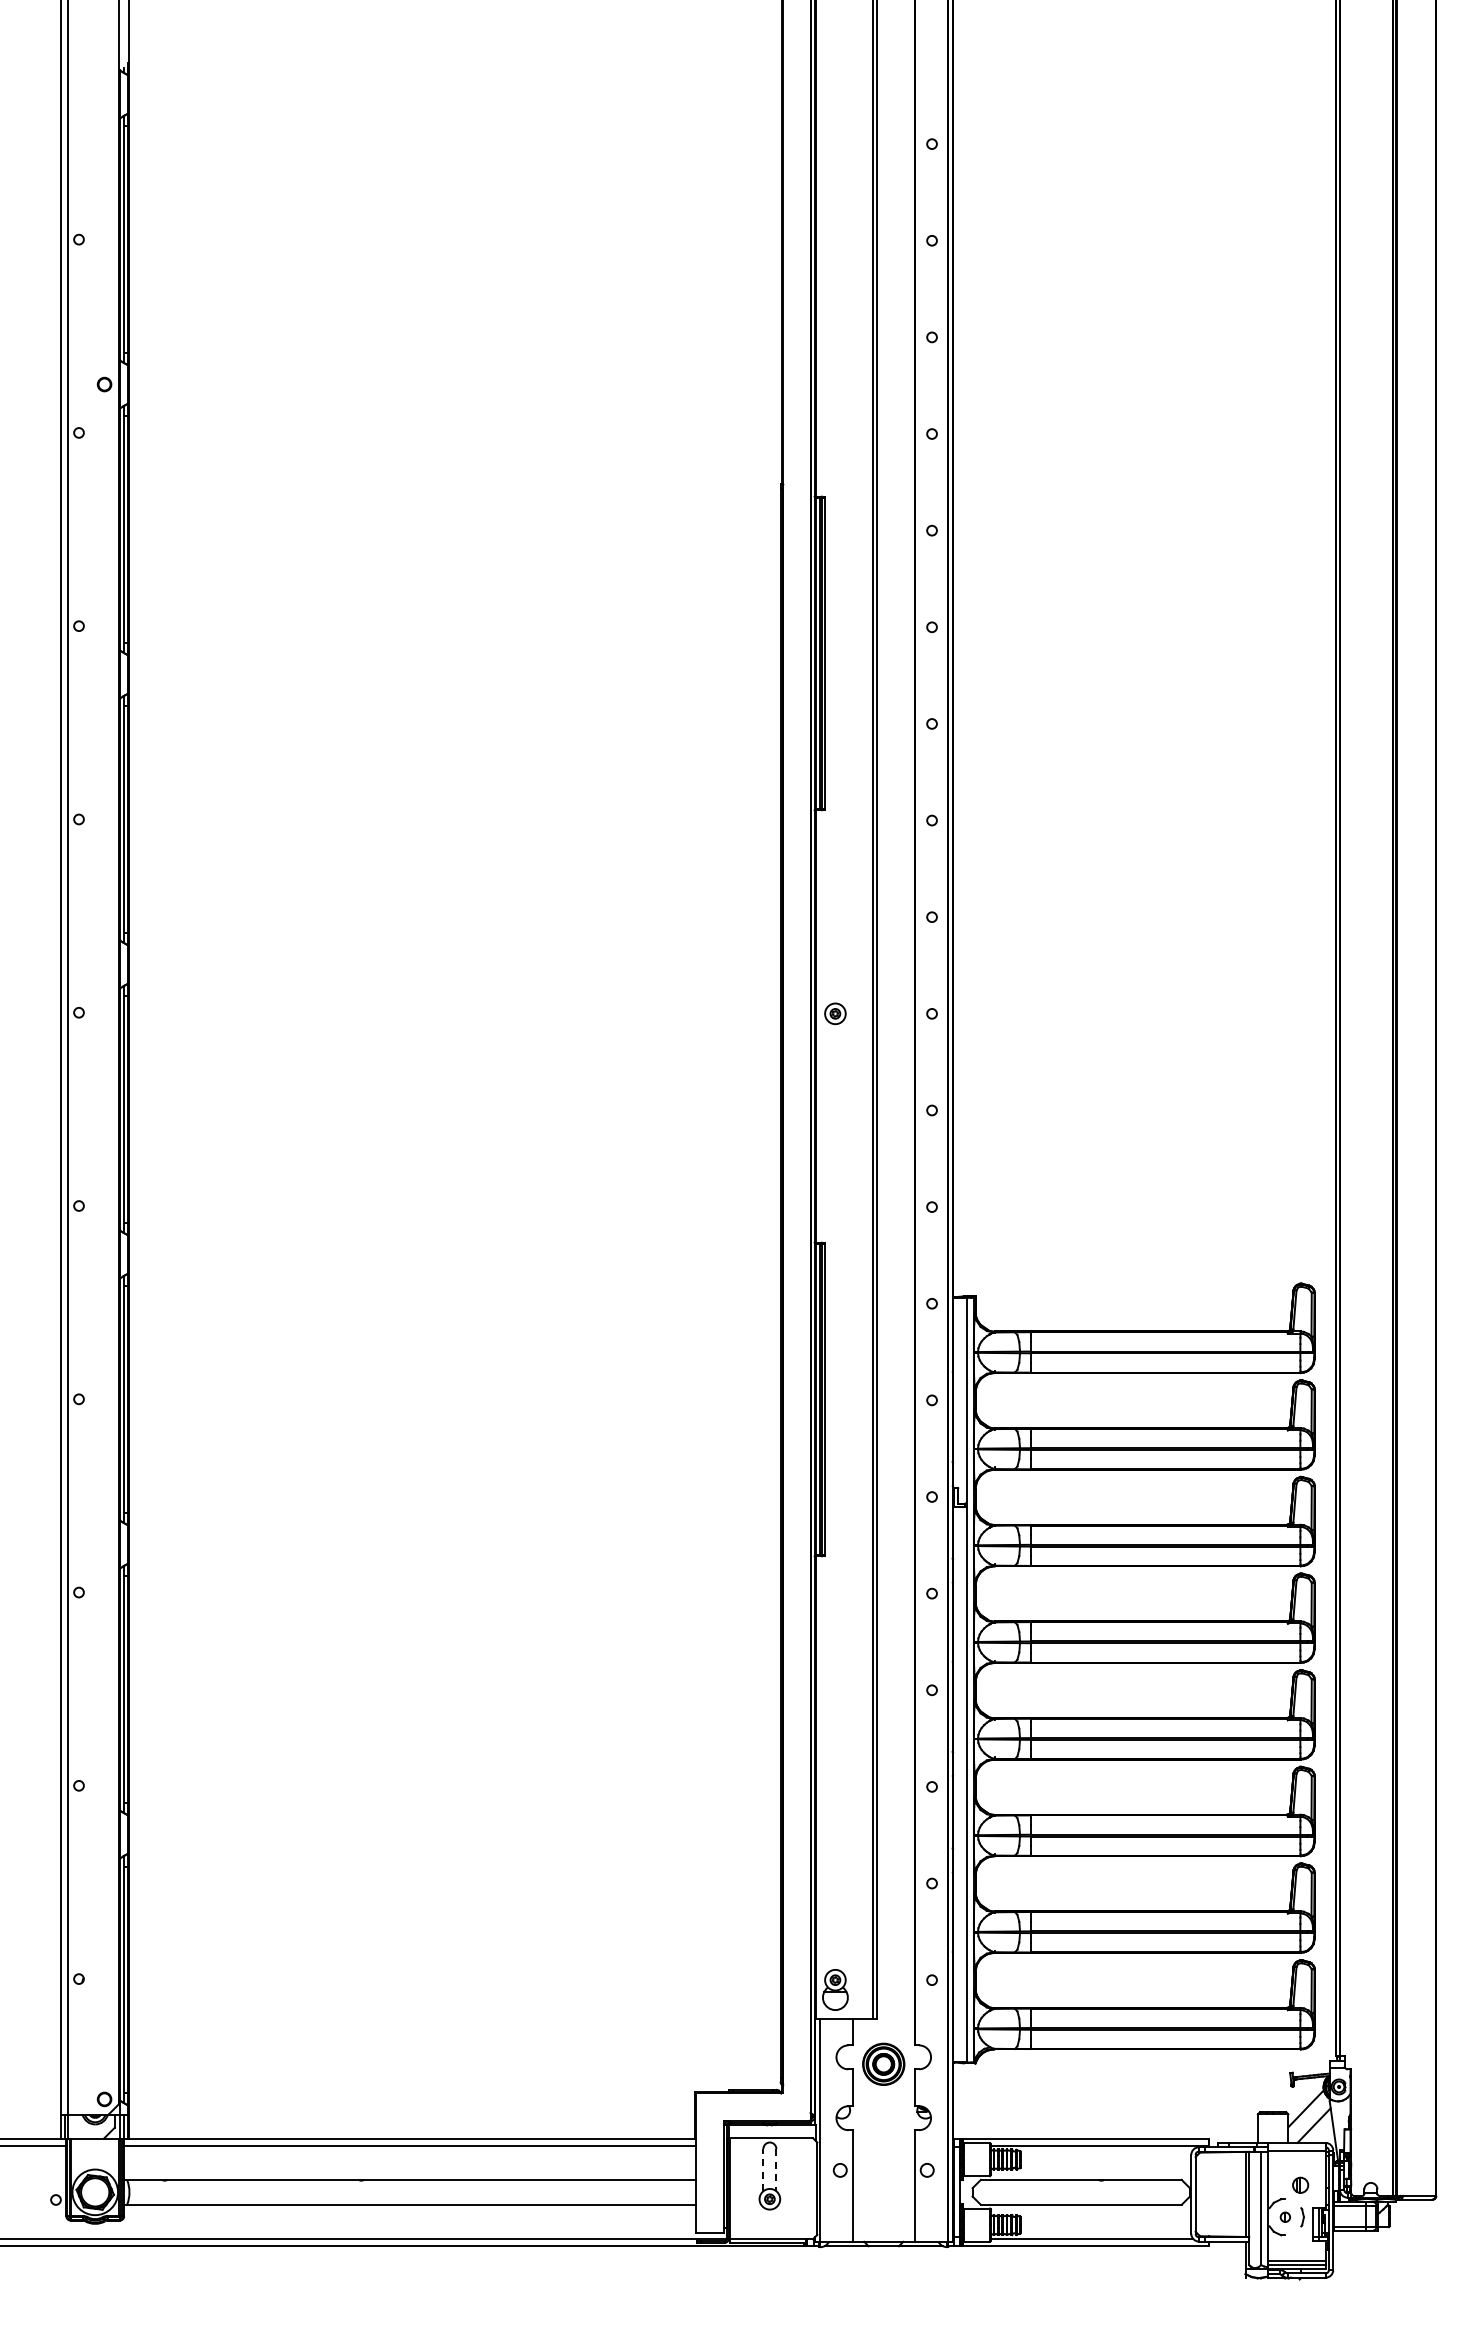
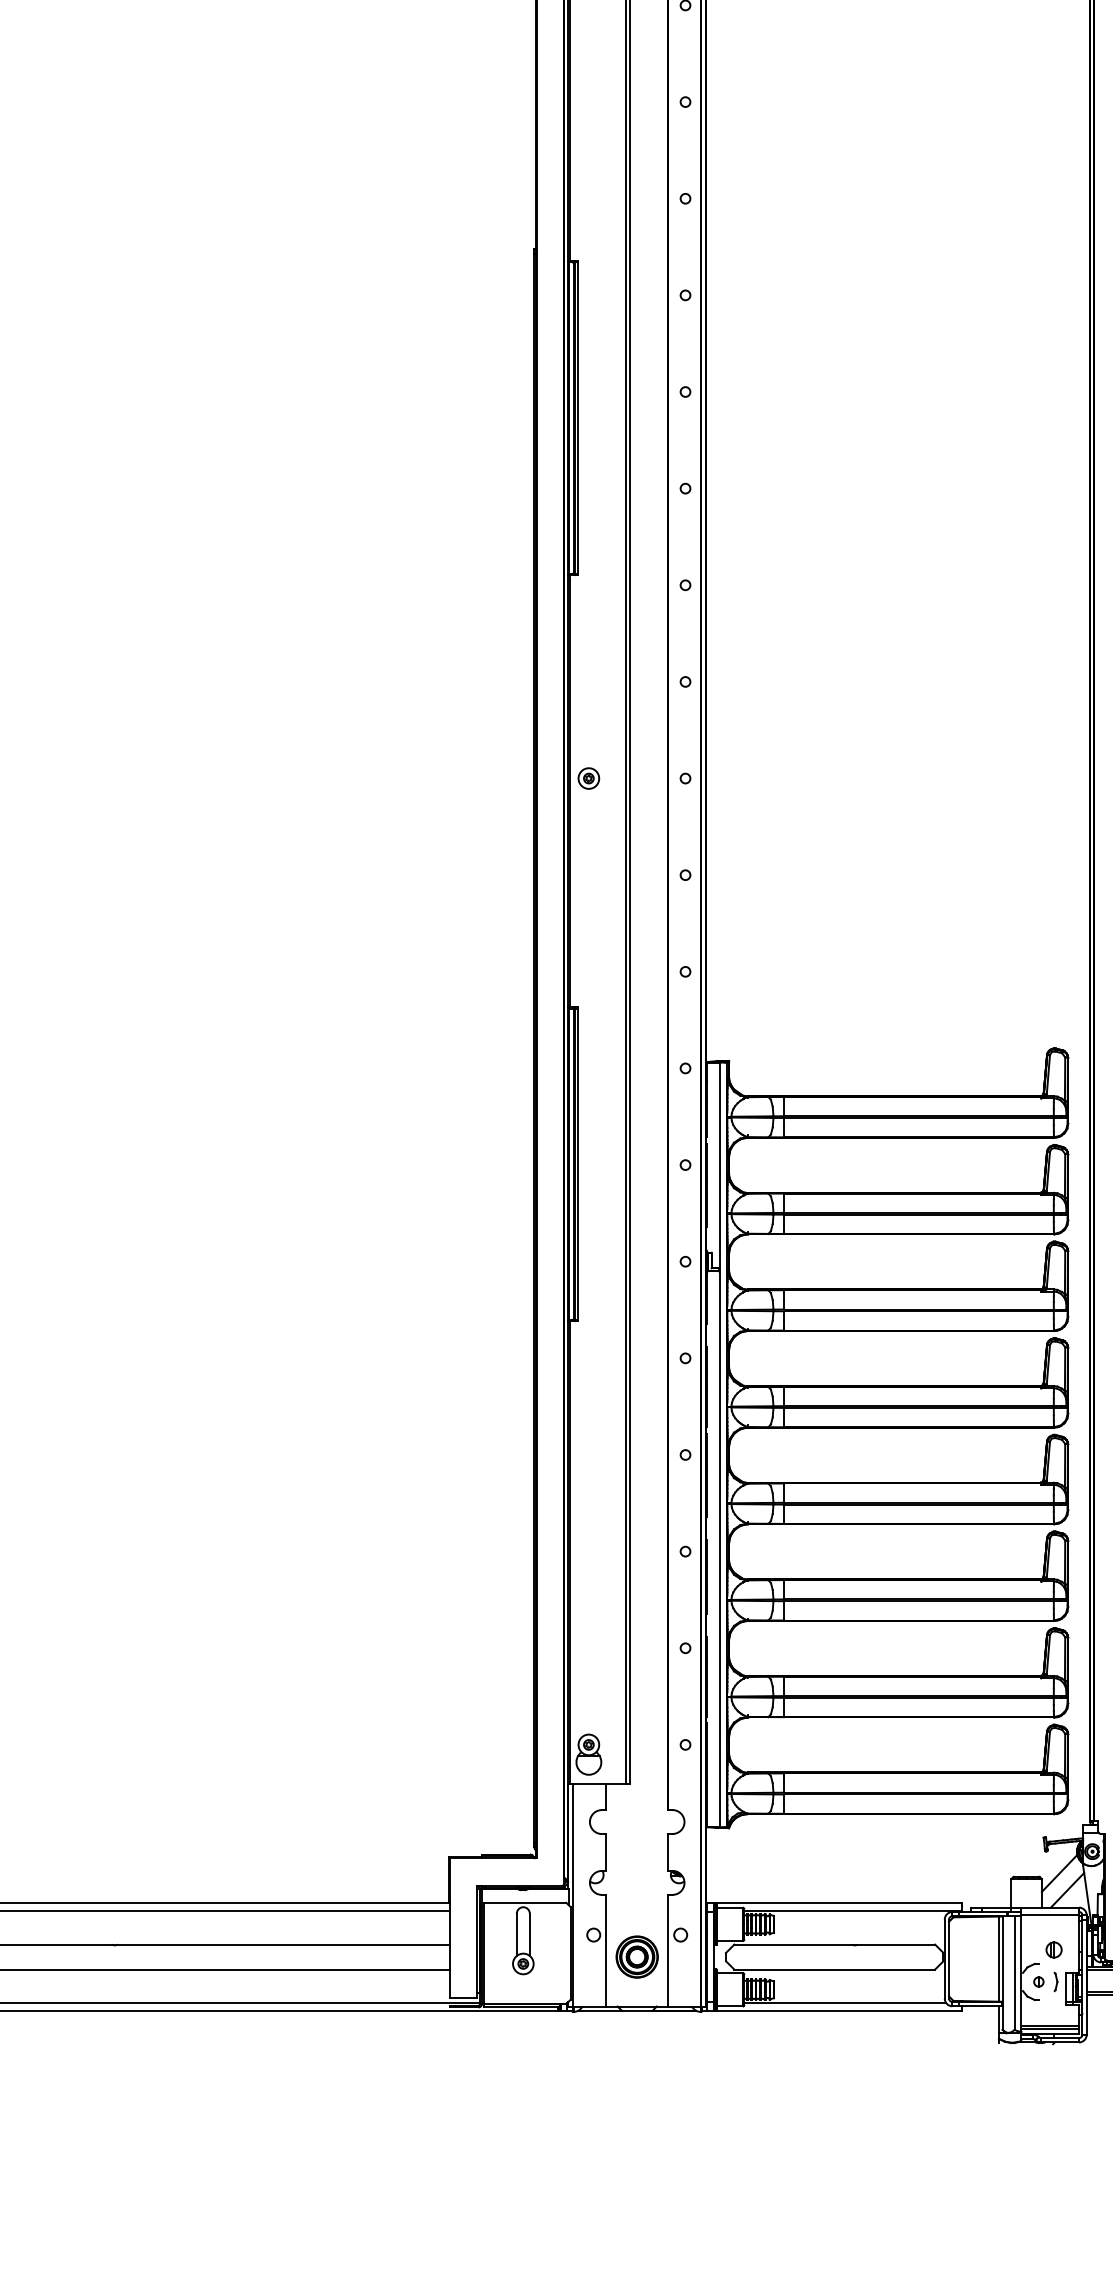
part: (883, 2063) -> (636, 1956), moved
line: (763, 2169) -> (516, 1934), dashed -> solid
line: (776, 2170) -> (529, 1935), dashed -> solid

